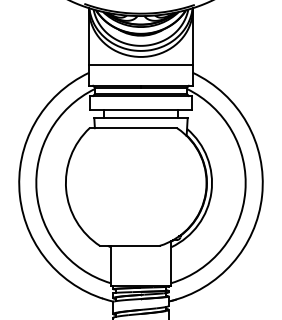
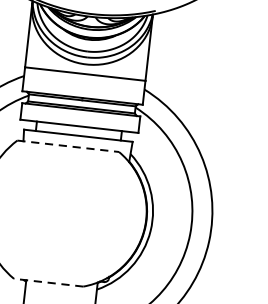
line: (133, 128) -> (68, 146), solid -> dashed
line: (129, 245) -> (48, 282), solid -> dashed

